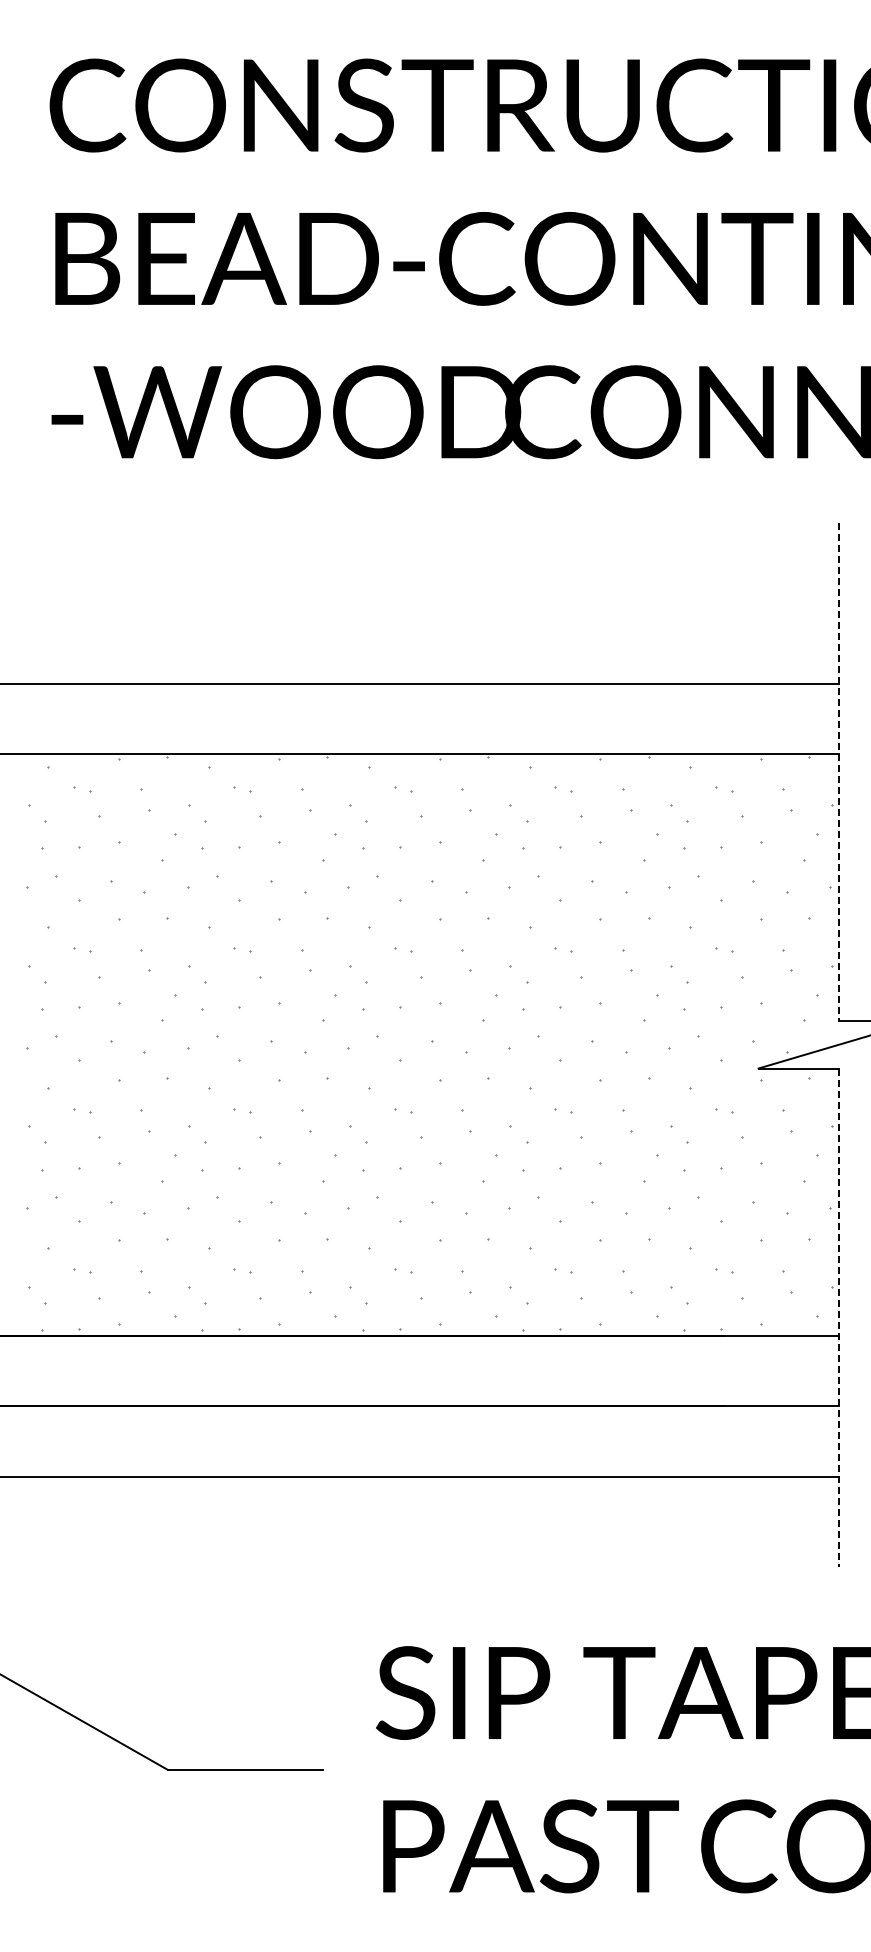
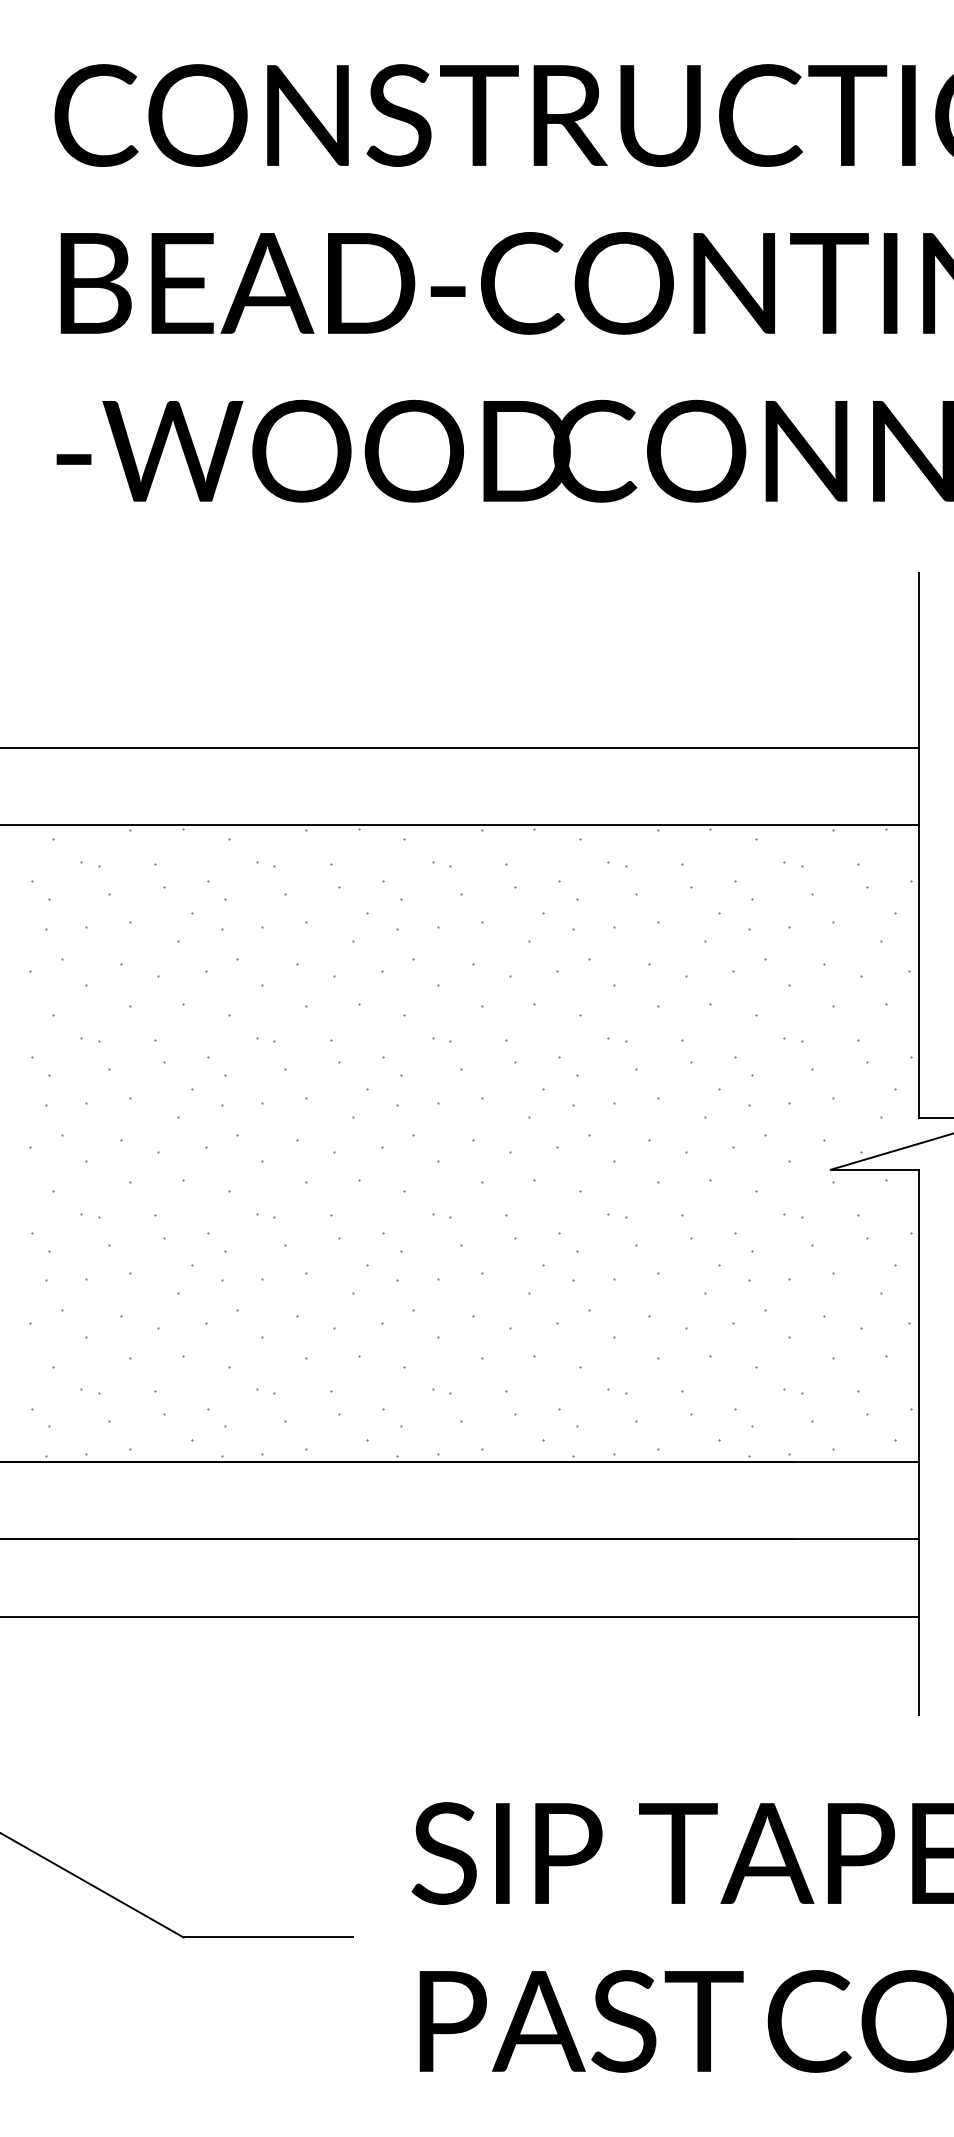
line: (838, 772) -> (918, 845), dashed -> solid
line: (838, 1318) -> (918, 1443), dashed -> solid

